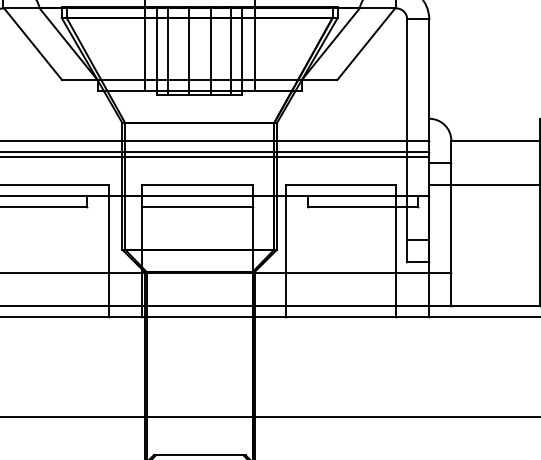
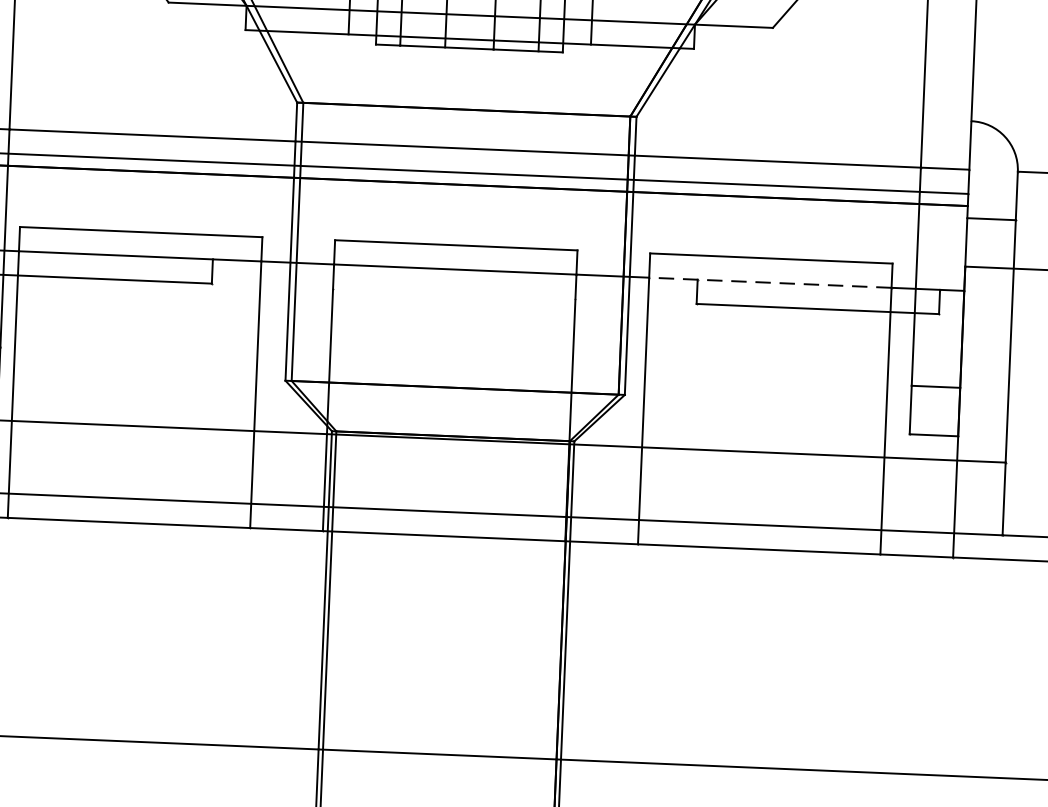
line: (340, 196) -> (769, 283), solid -> dashed
line: (197, 207) -> (454, 294), removed

